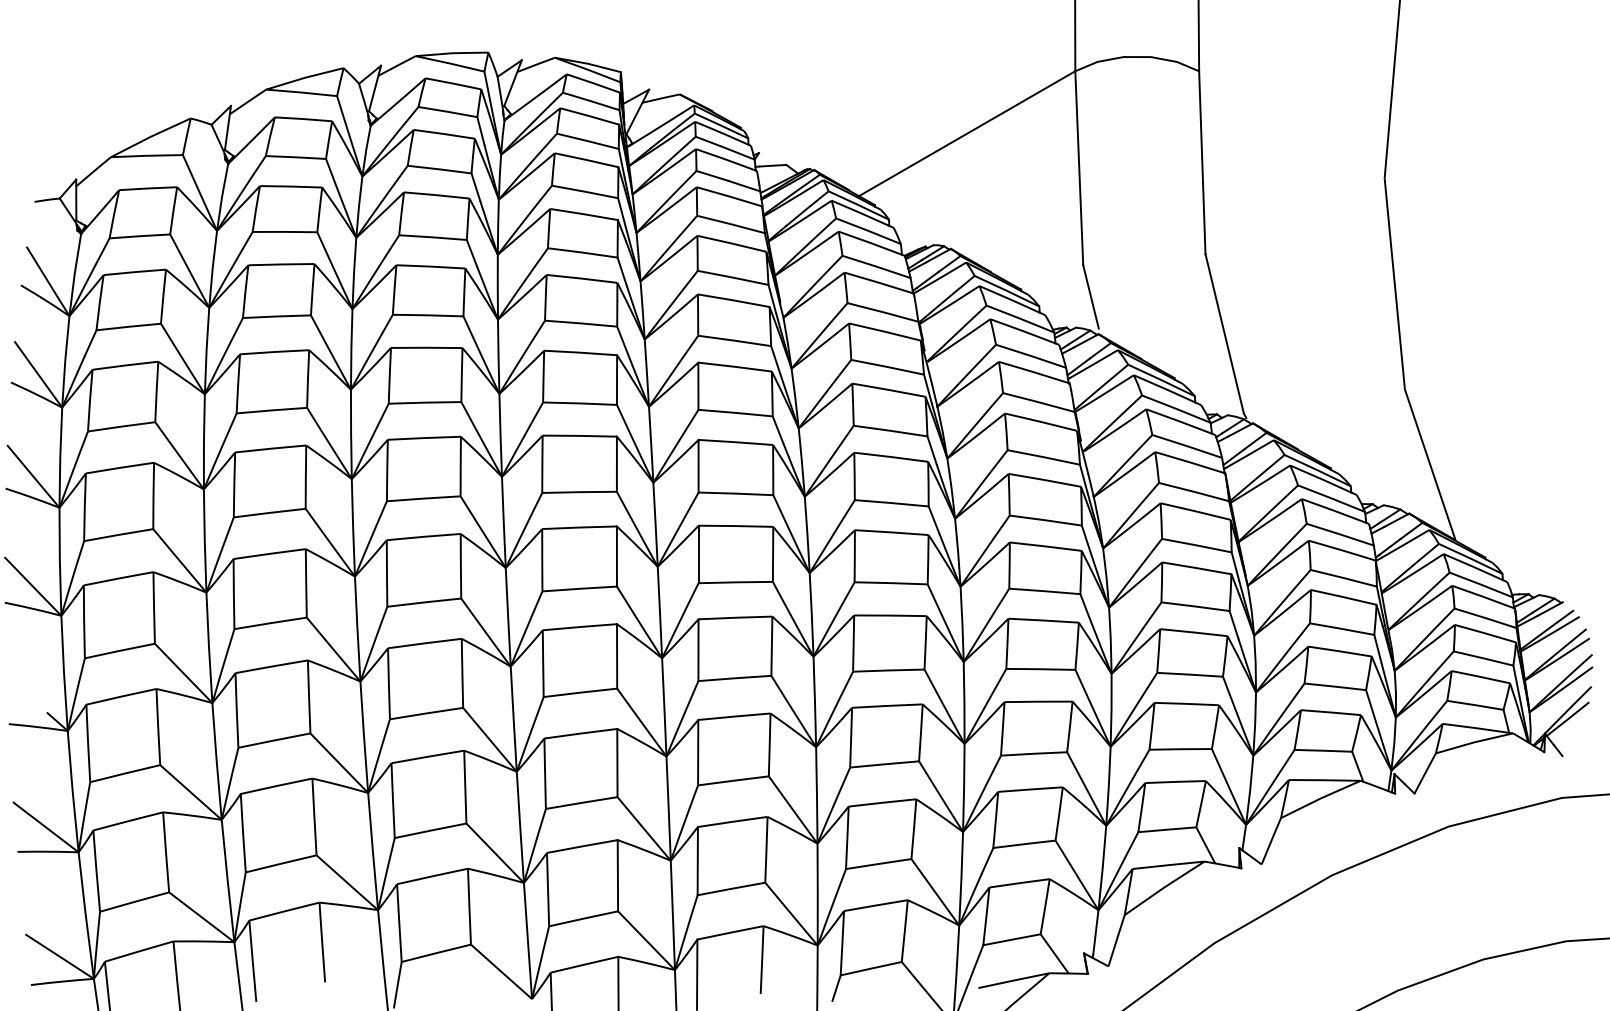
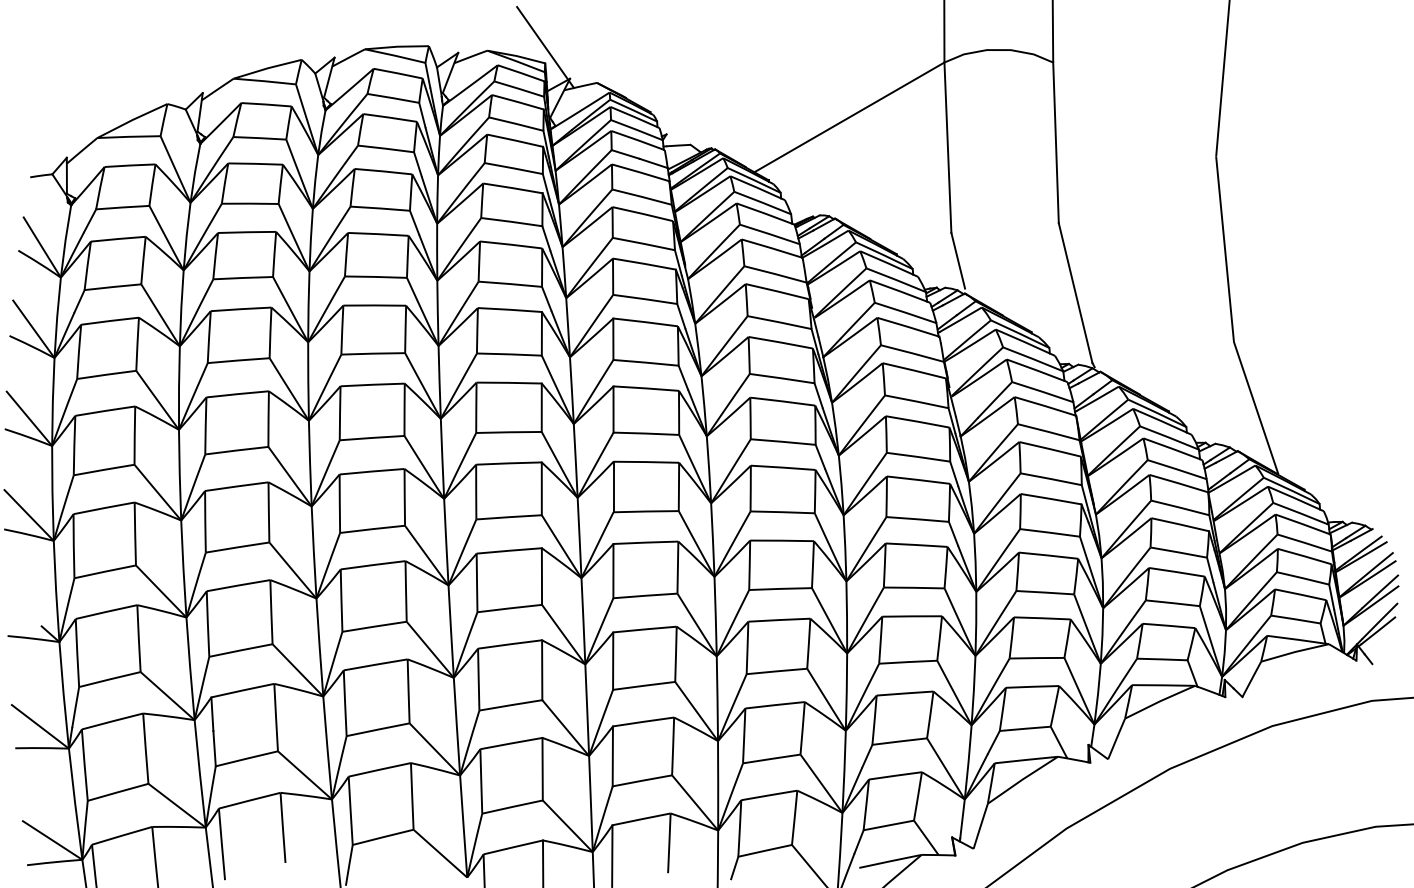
line: (620, 54) -> (544, 47), added

